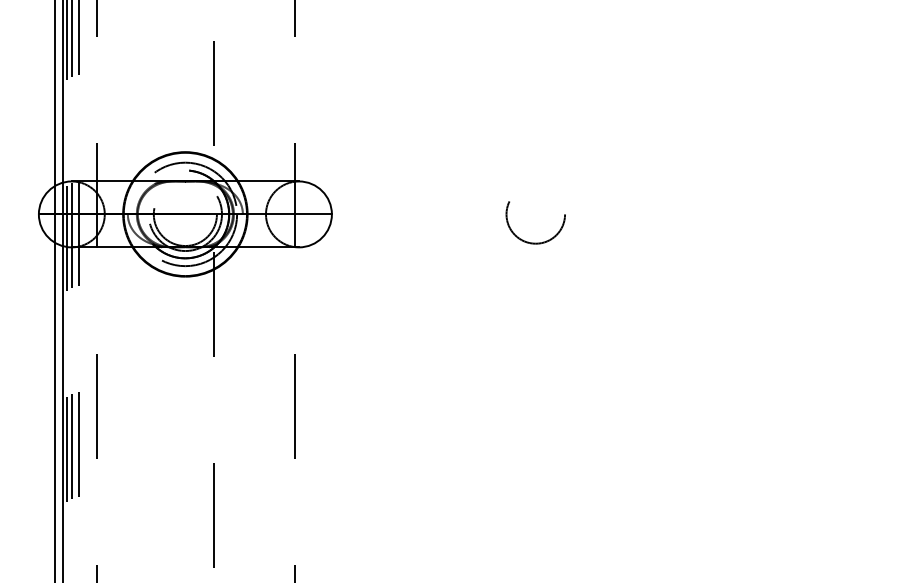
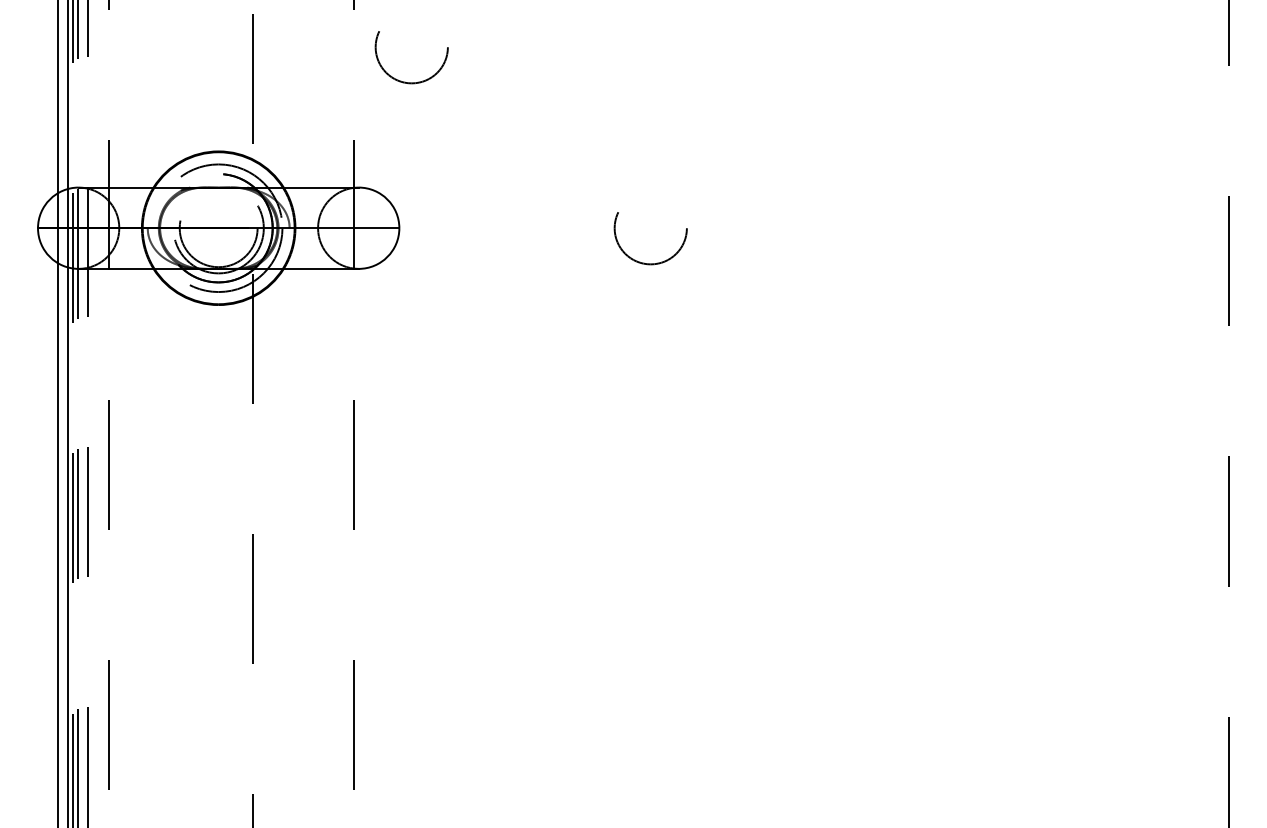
circle: (341, 75) -> (411, 57), added

